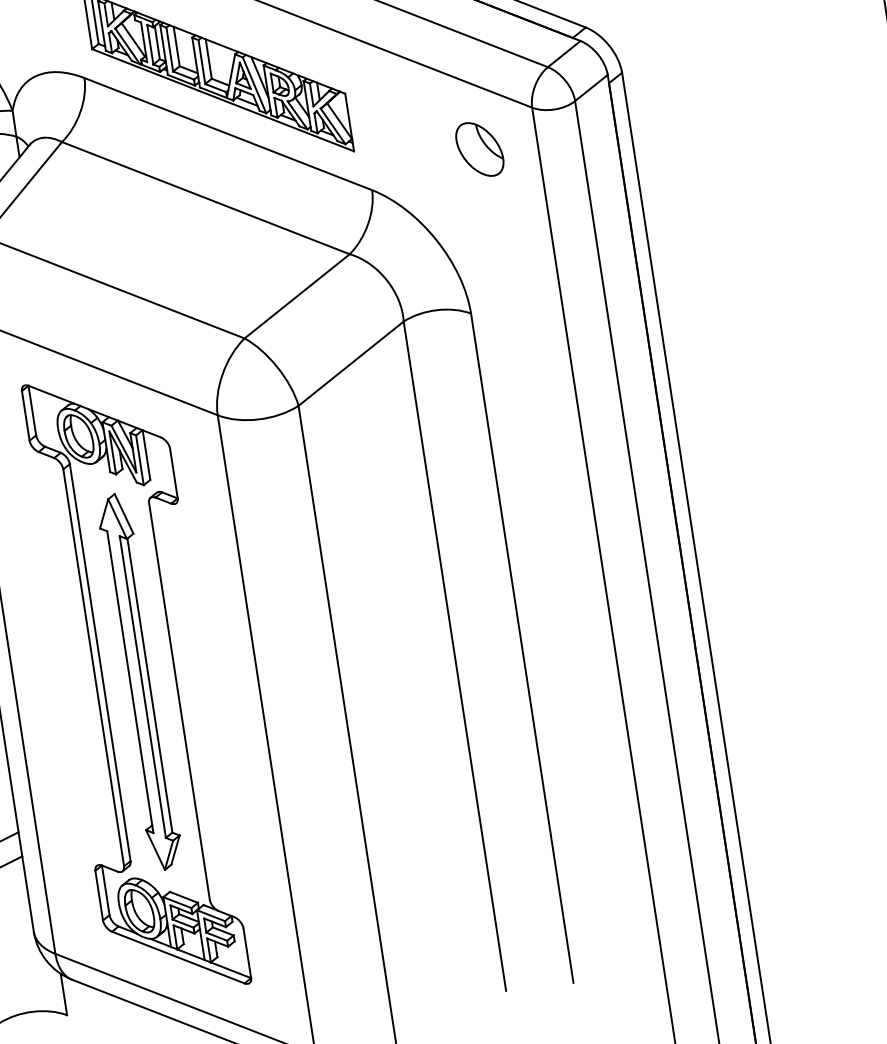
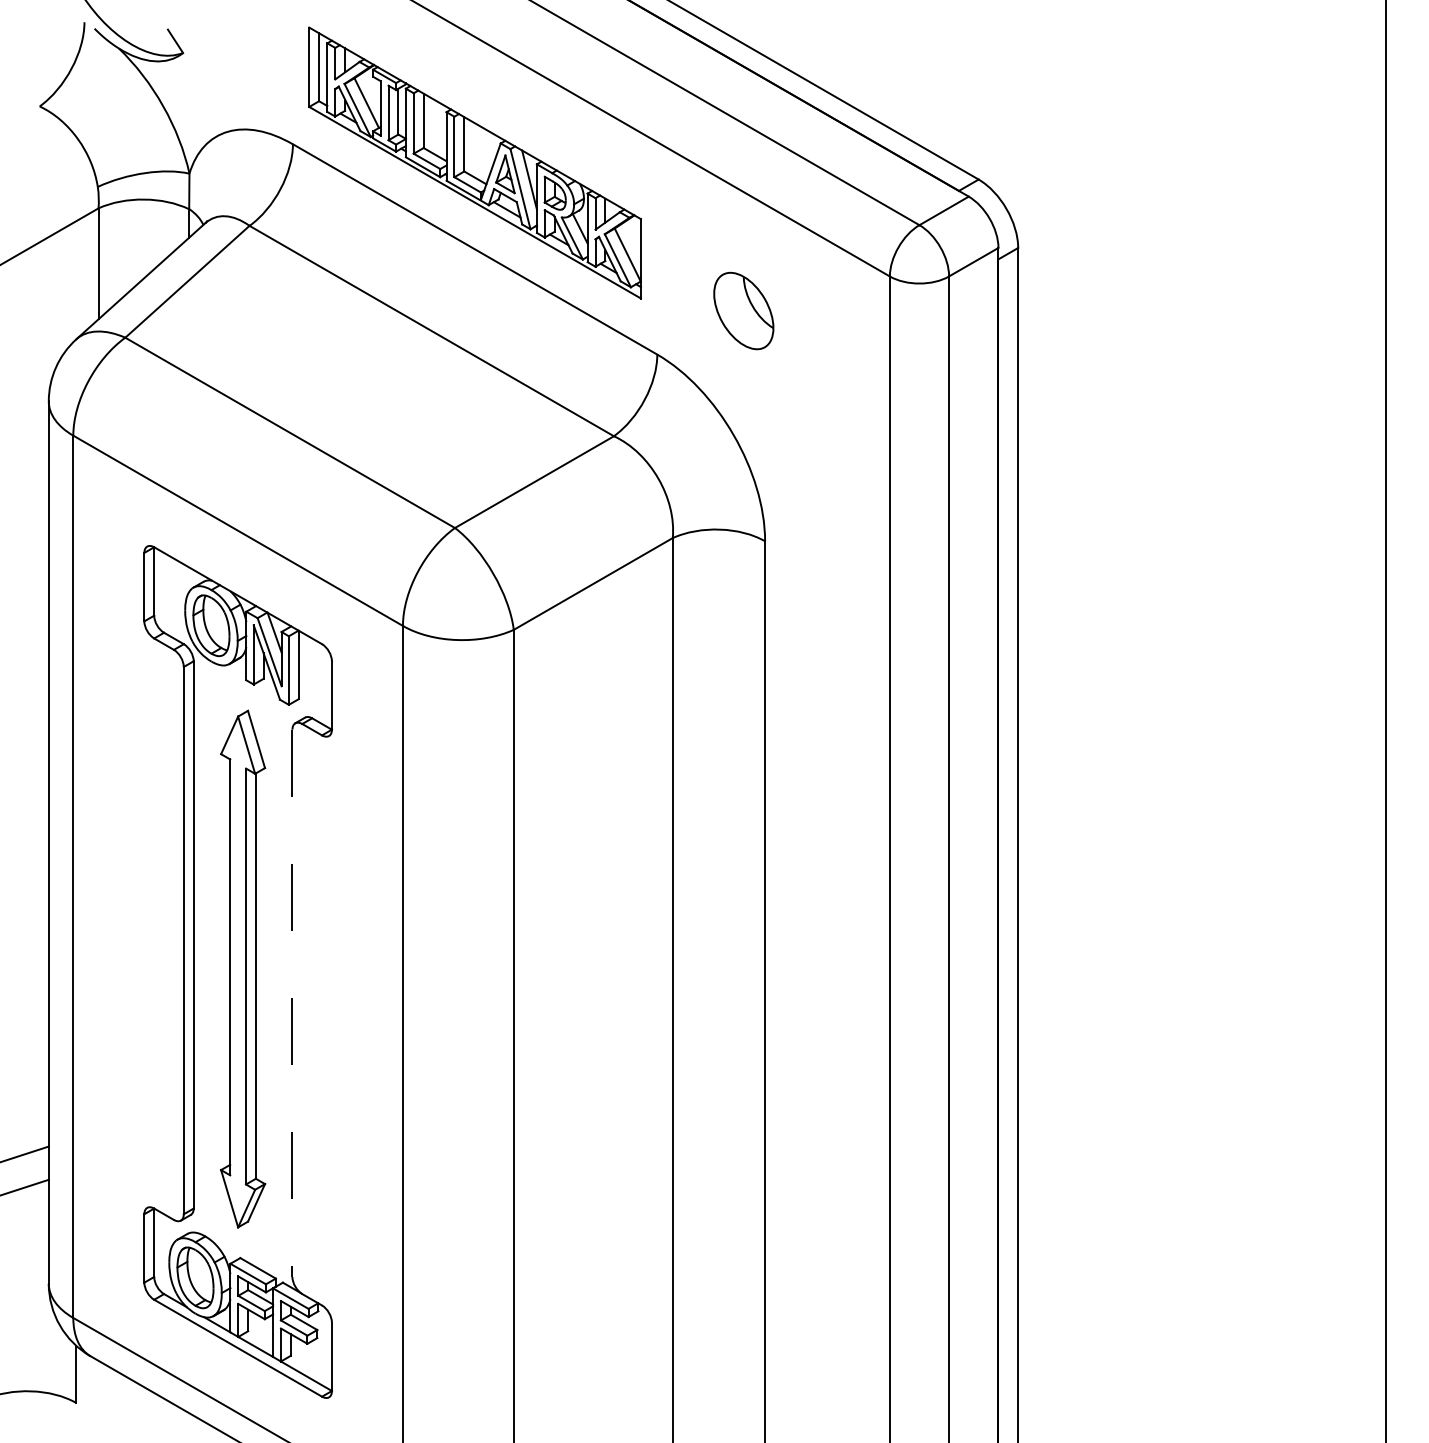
part: (479, 149) -> (743, 310), moved
line: (179, 701) -> (292, 1003), solid -> dashed

